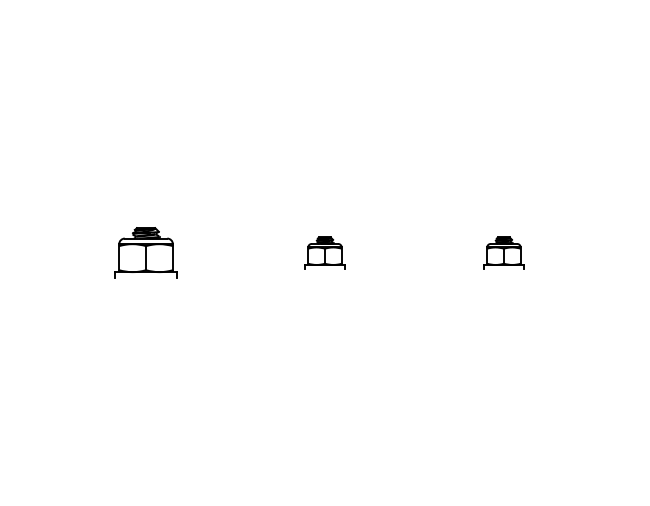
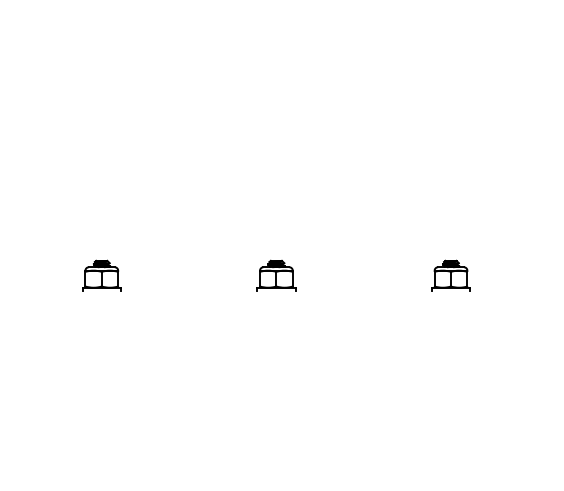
part: (145, 252) -> (101, 275), size x0.62

